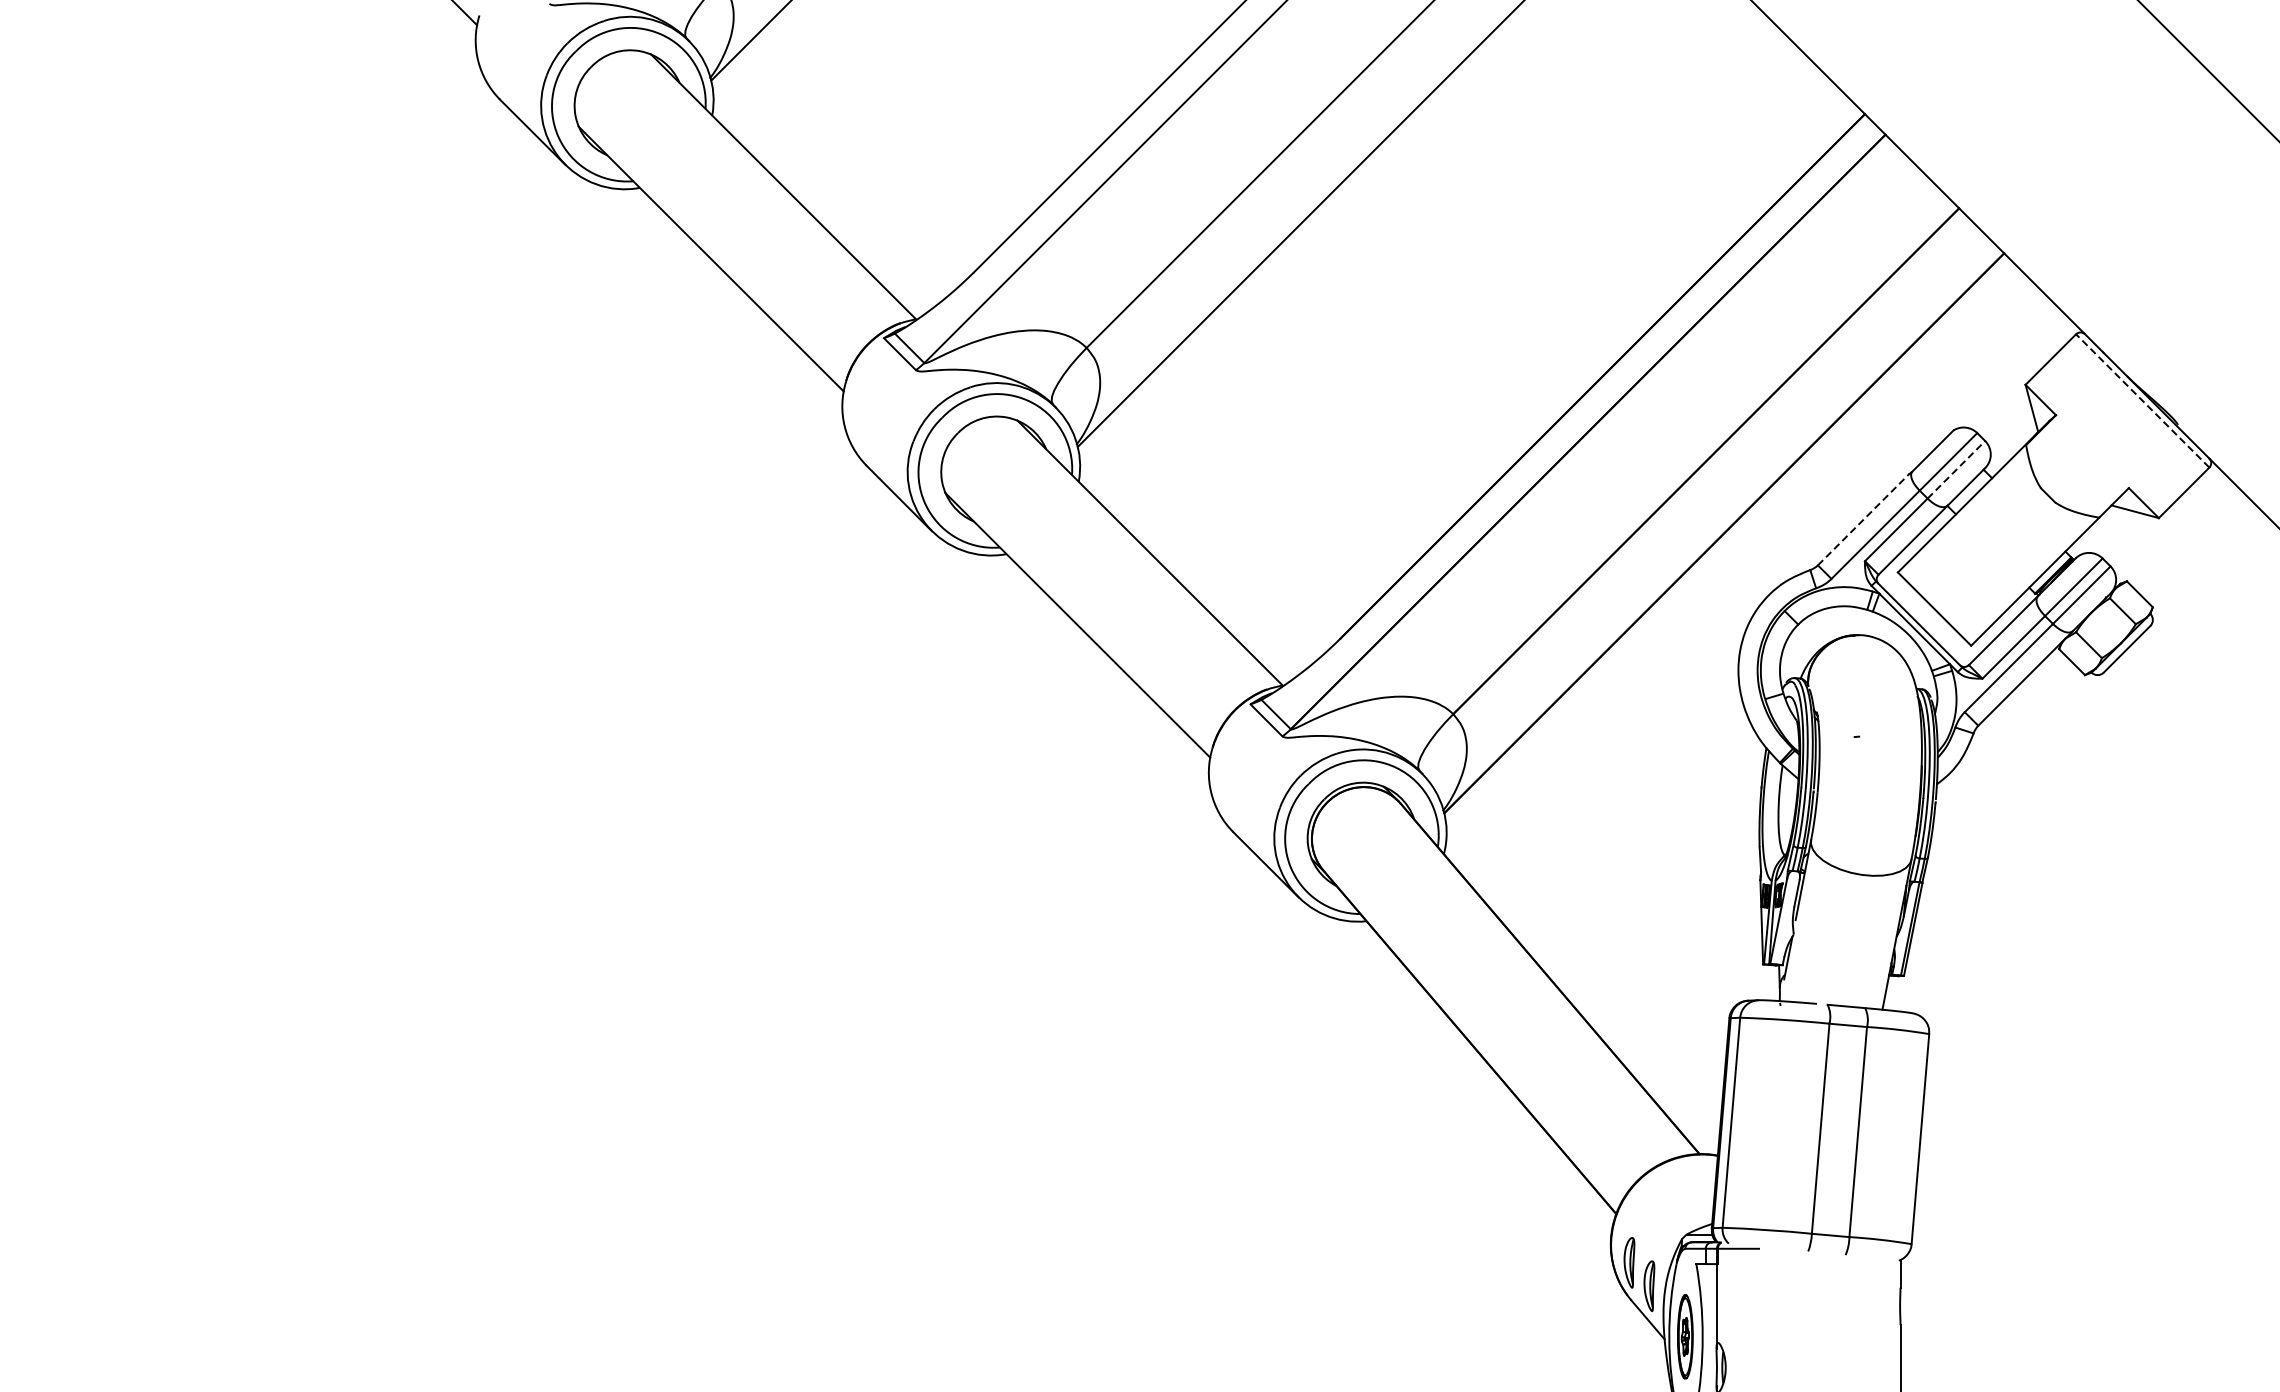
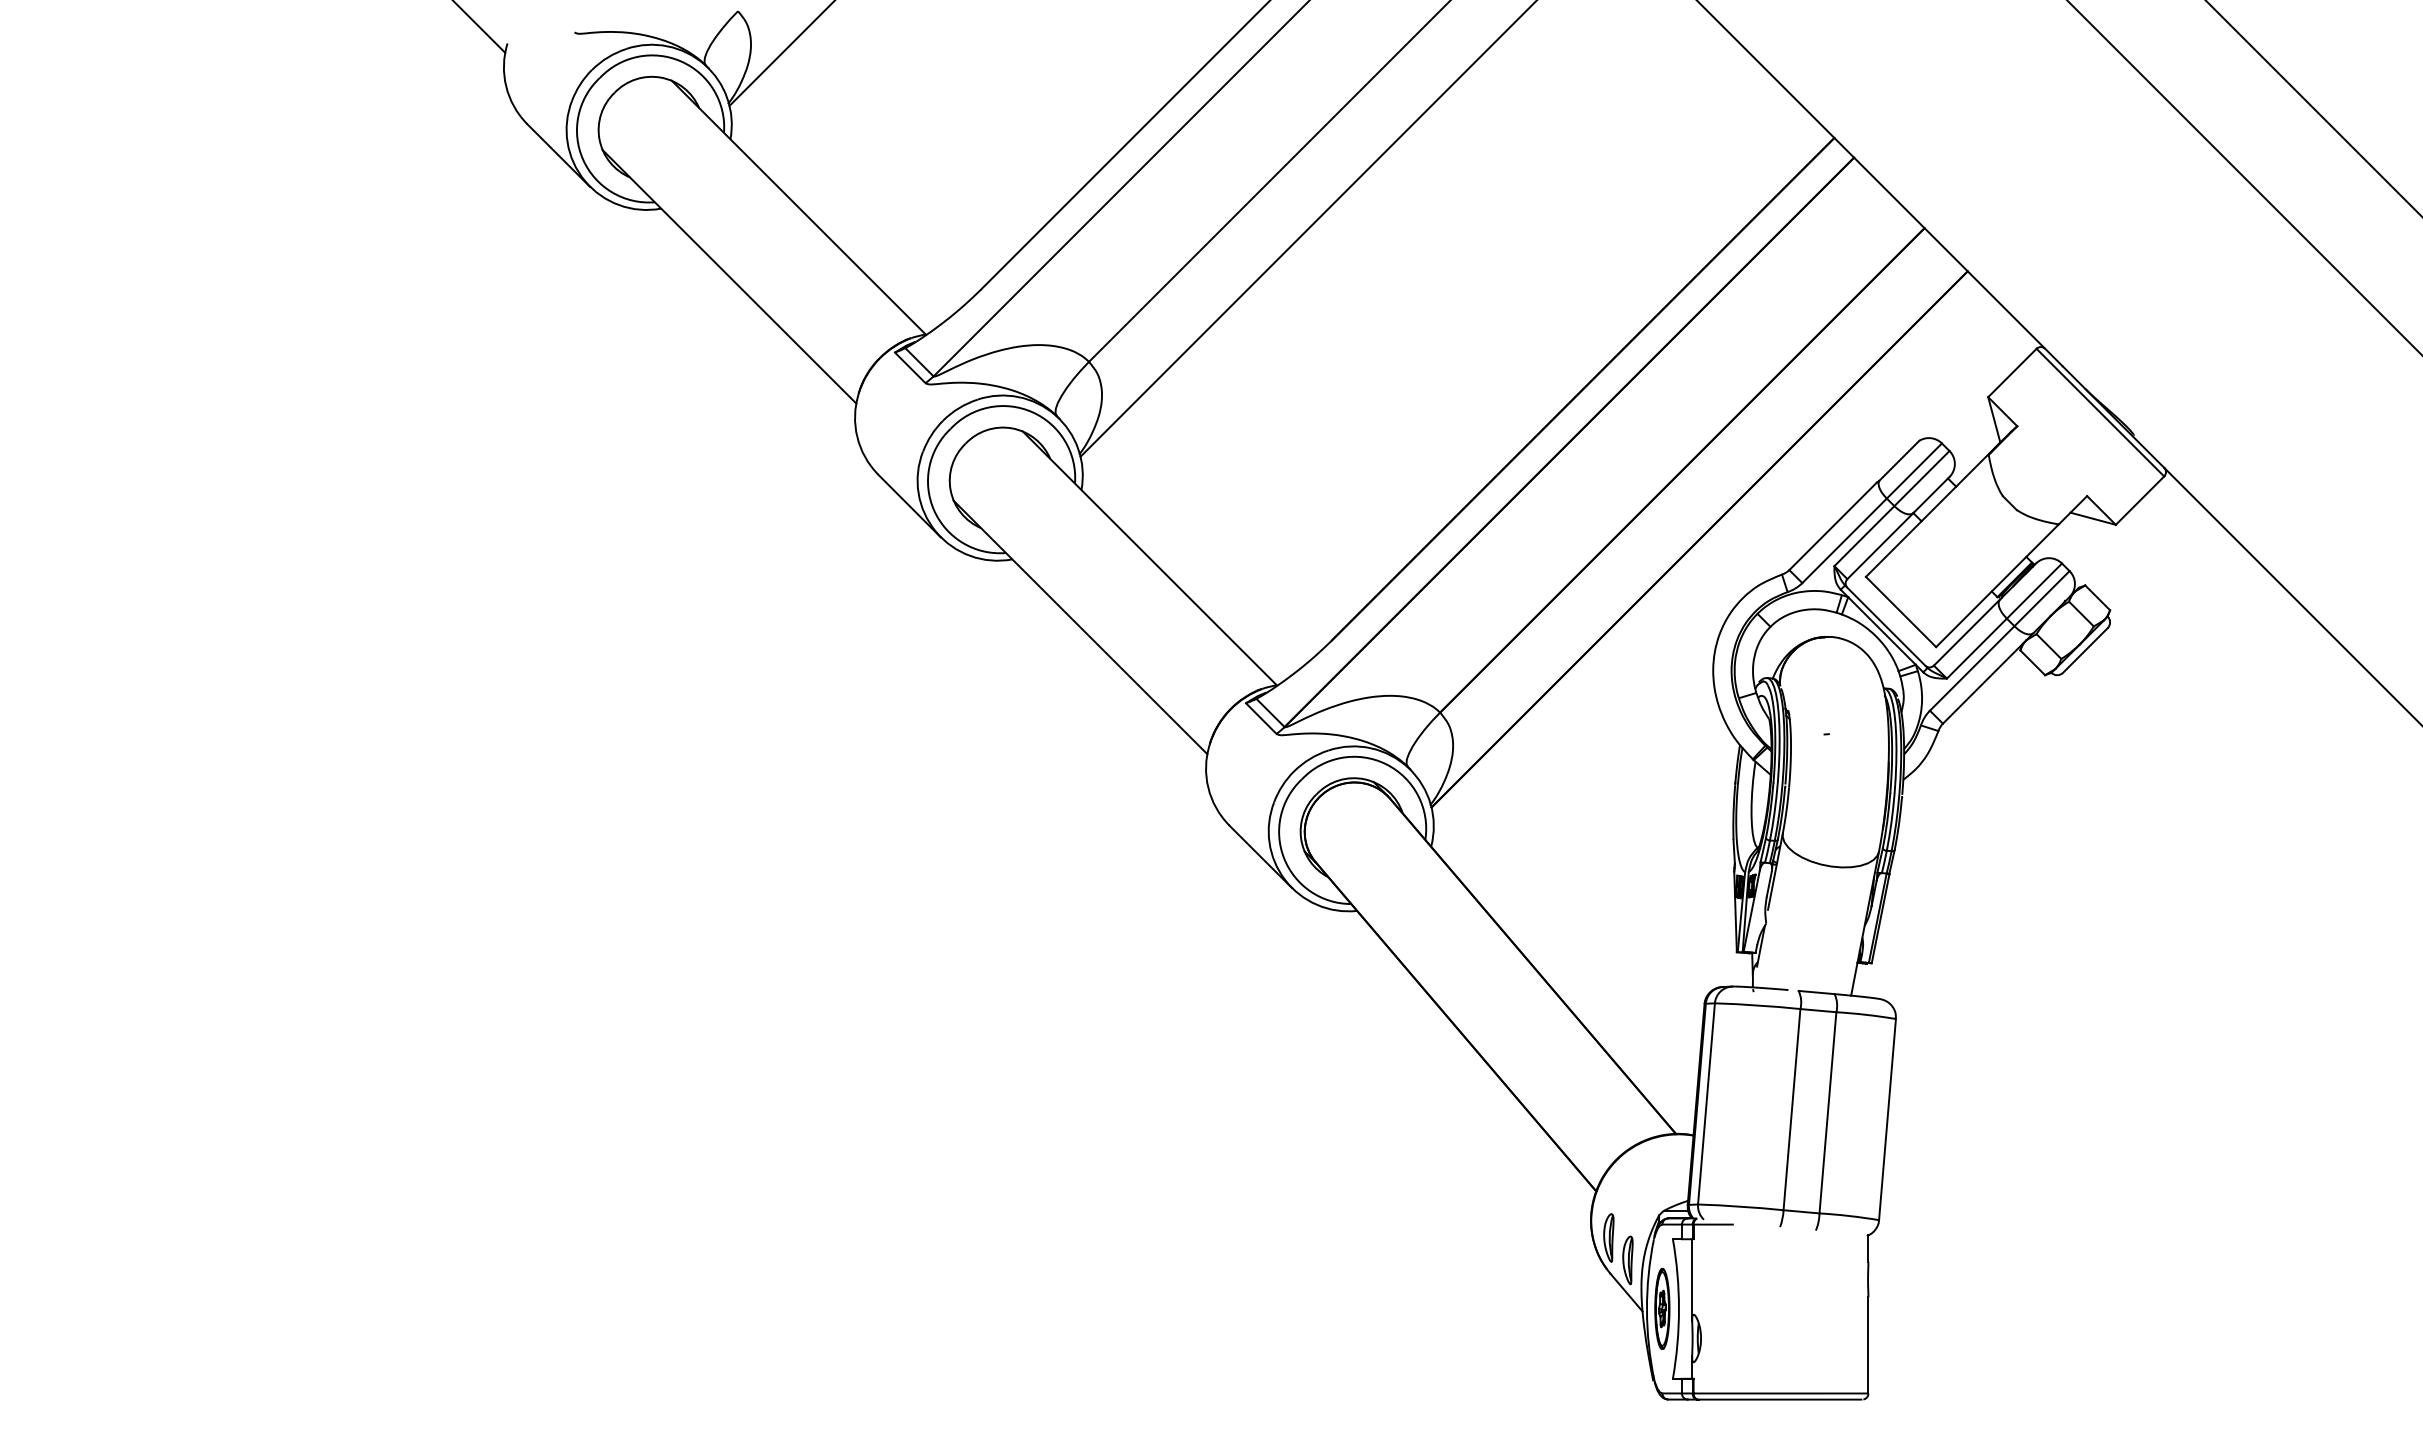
line: (2142, 400) -> (2100, 412), dashed -> solid
line: (1955, 469) -> (1921, 478), dashed -> solid
line: (1864, 519) -> (1833, 526), dashed -> solid

